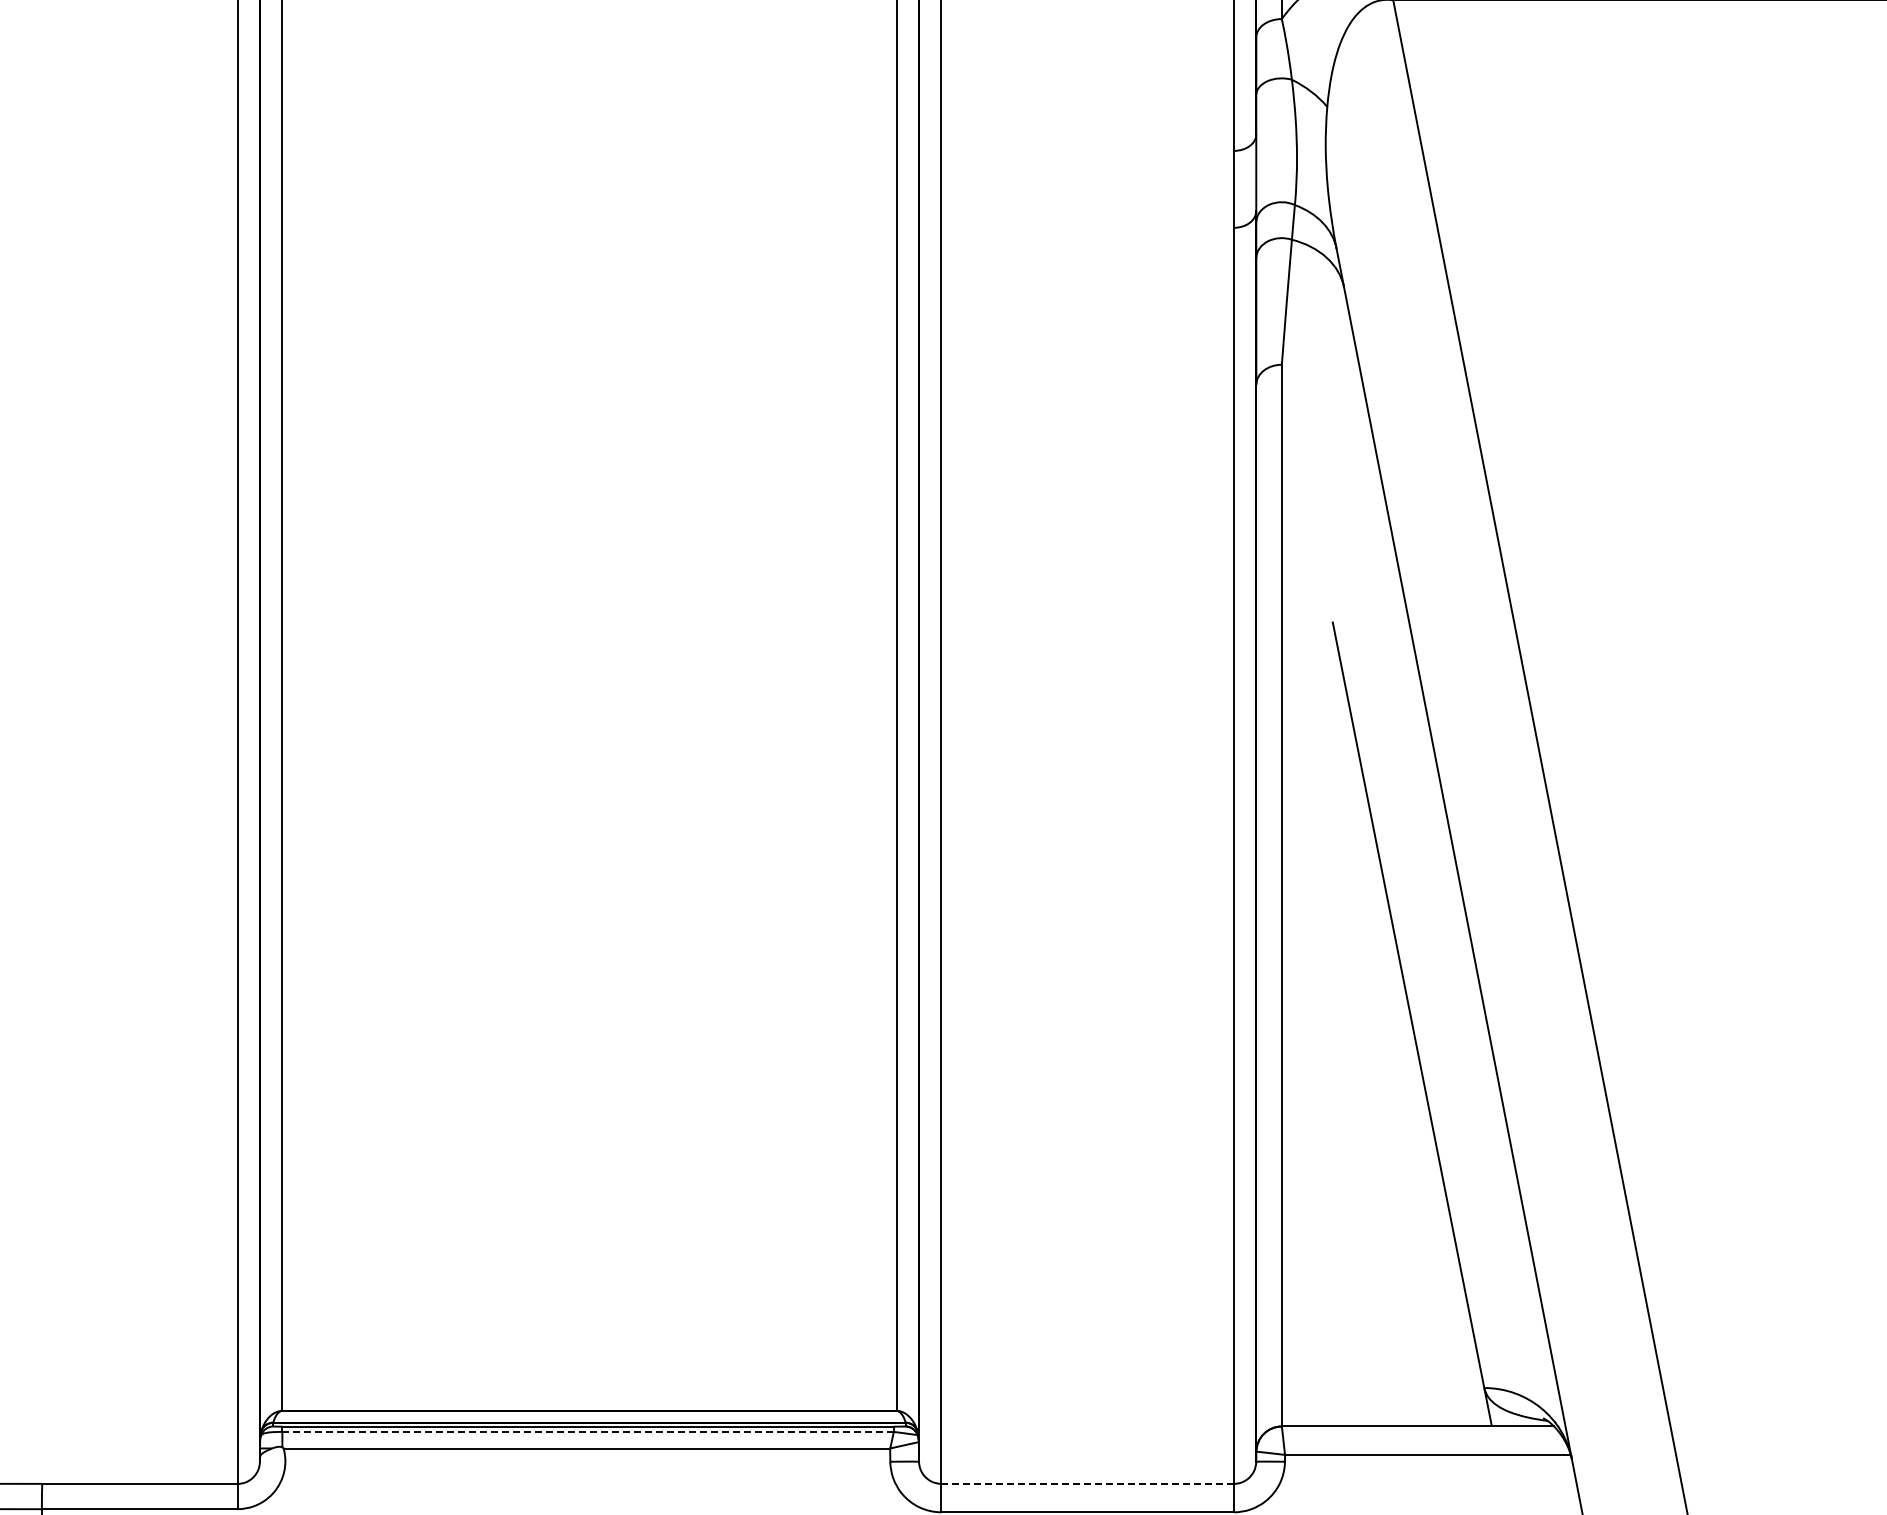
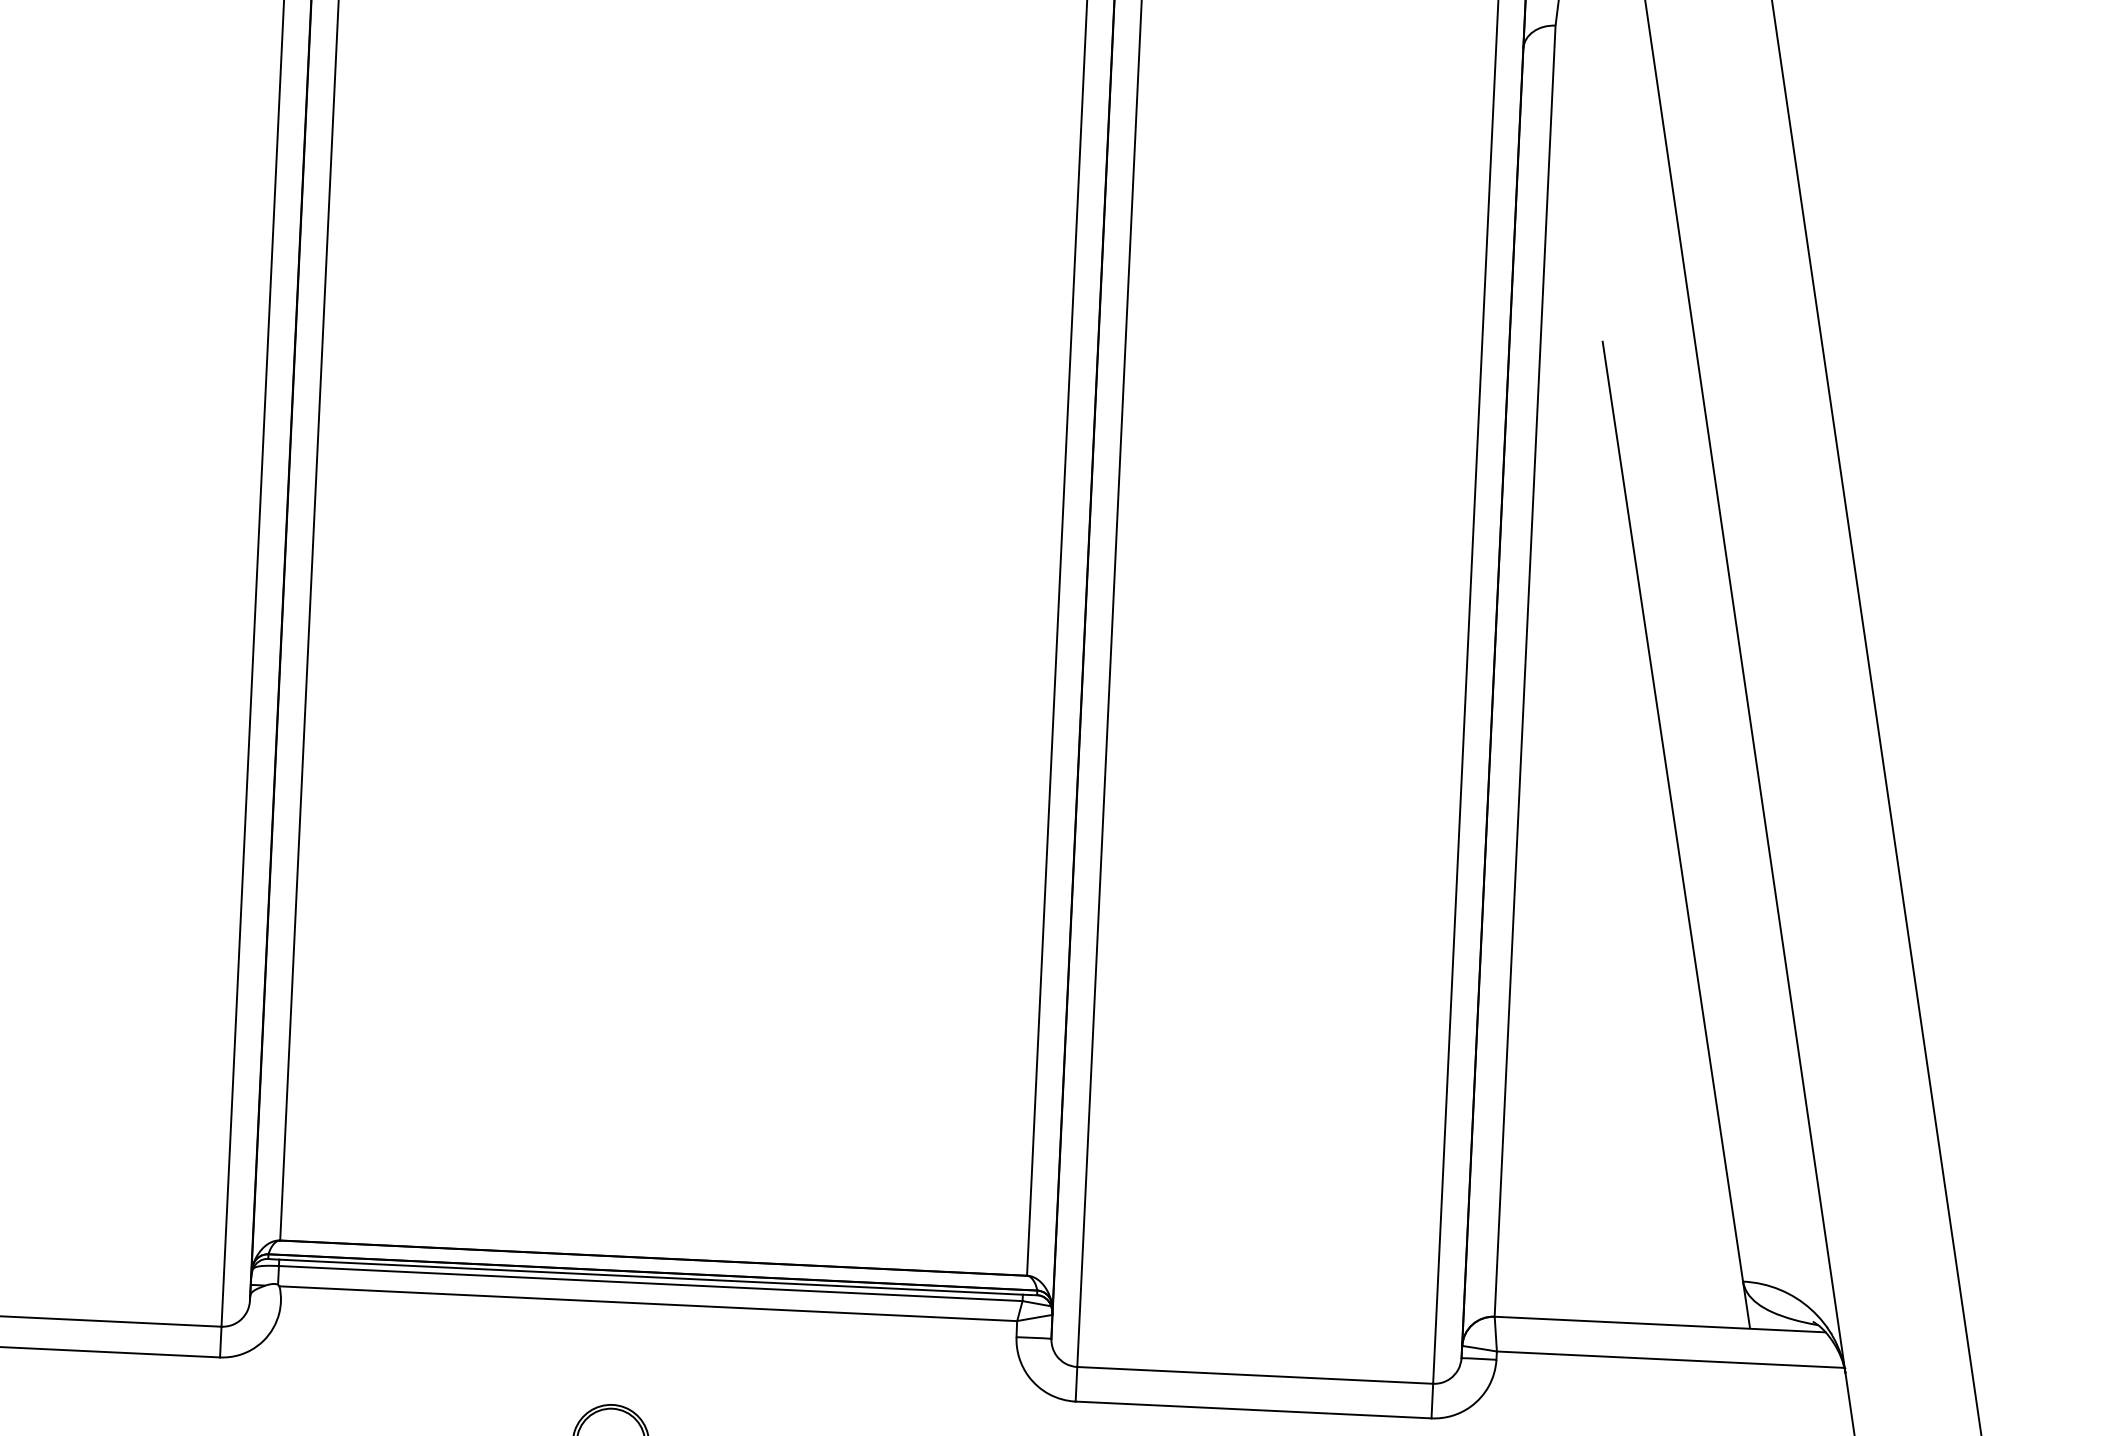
line: (588, 1431) -> (651, 1283), dashed -> solid
line: (1087, 1483) -> (1255, 1374), dashed -> solid

